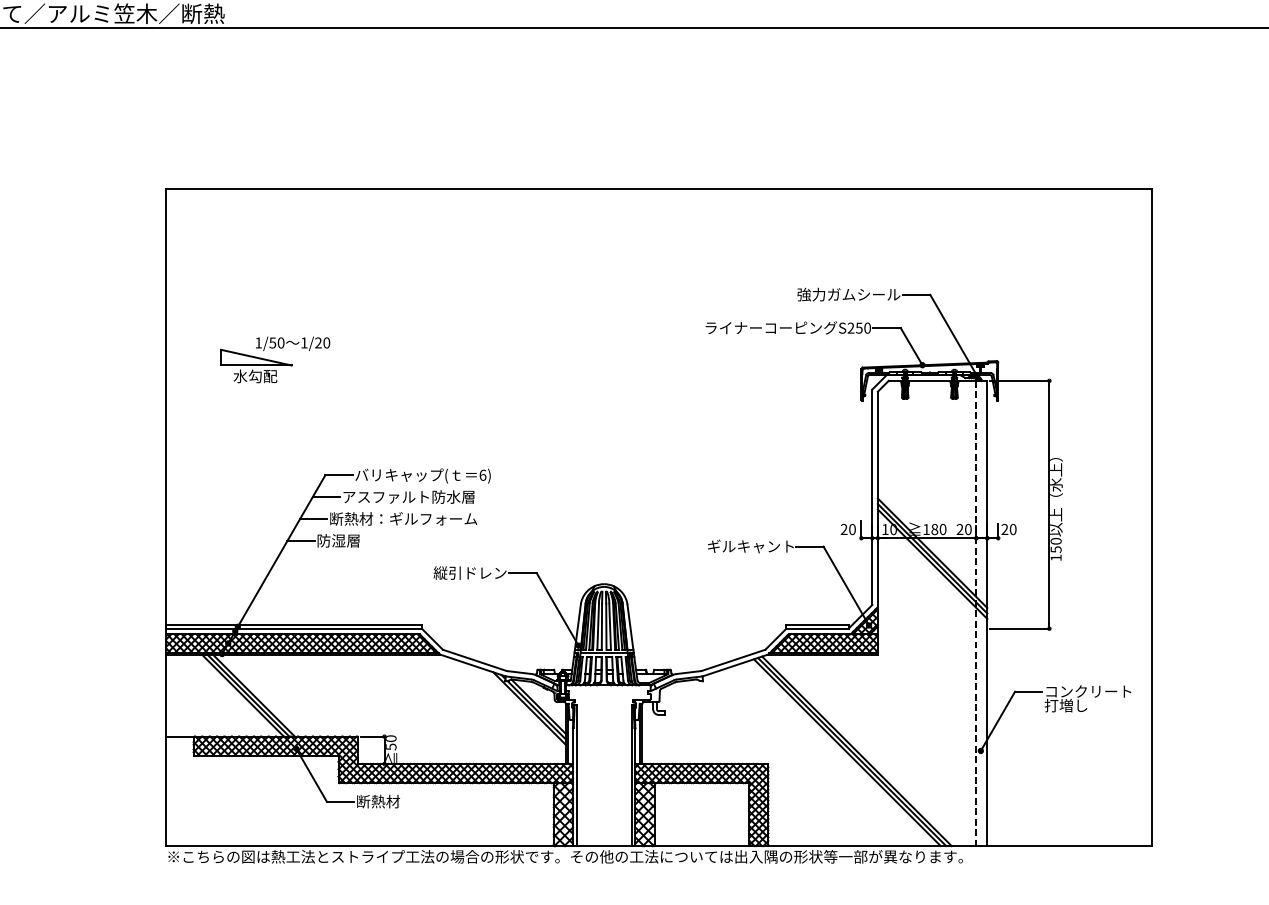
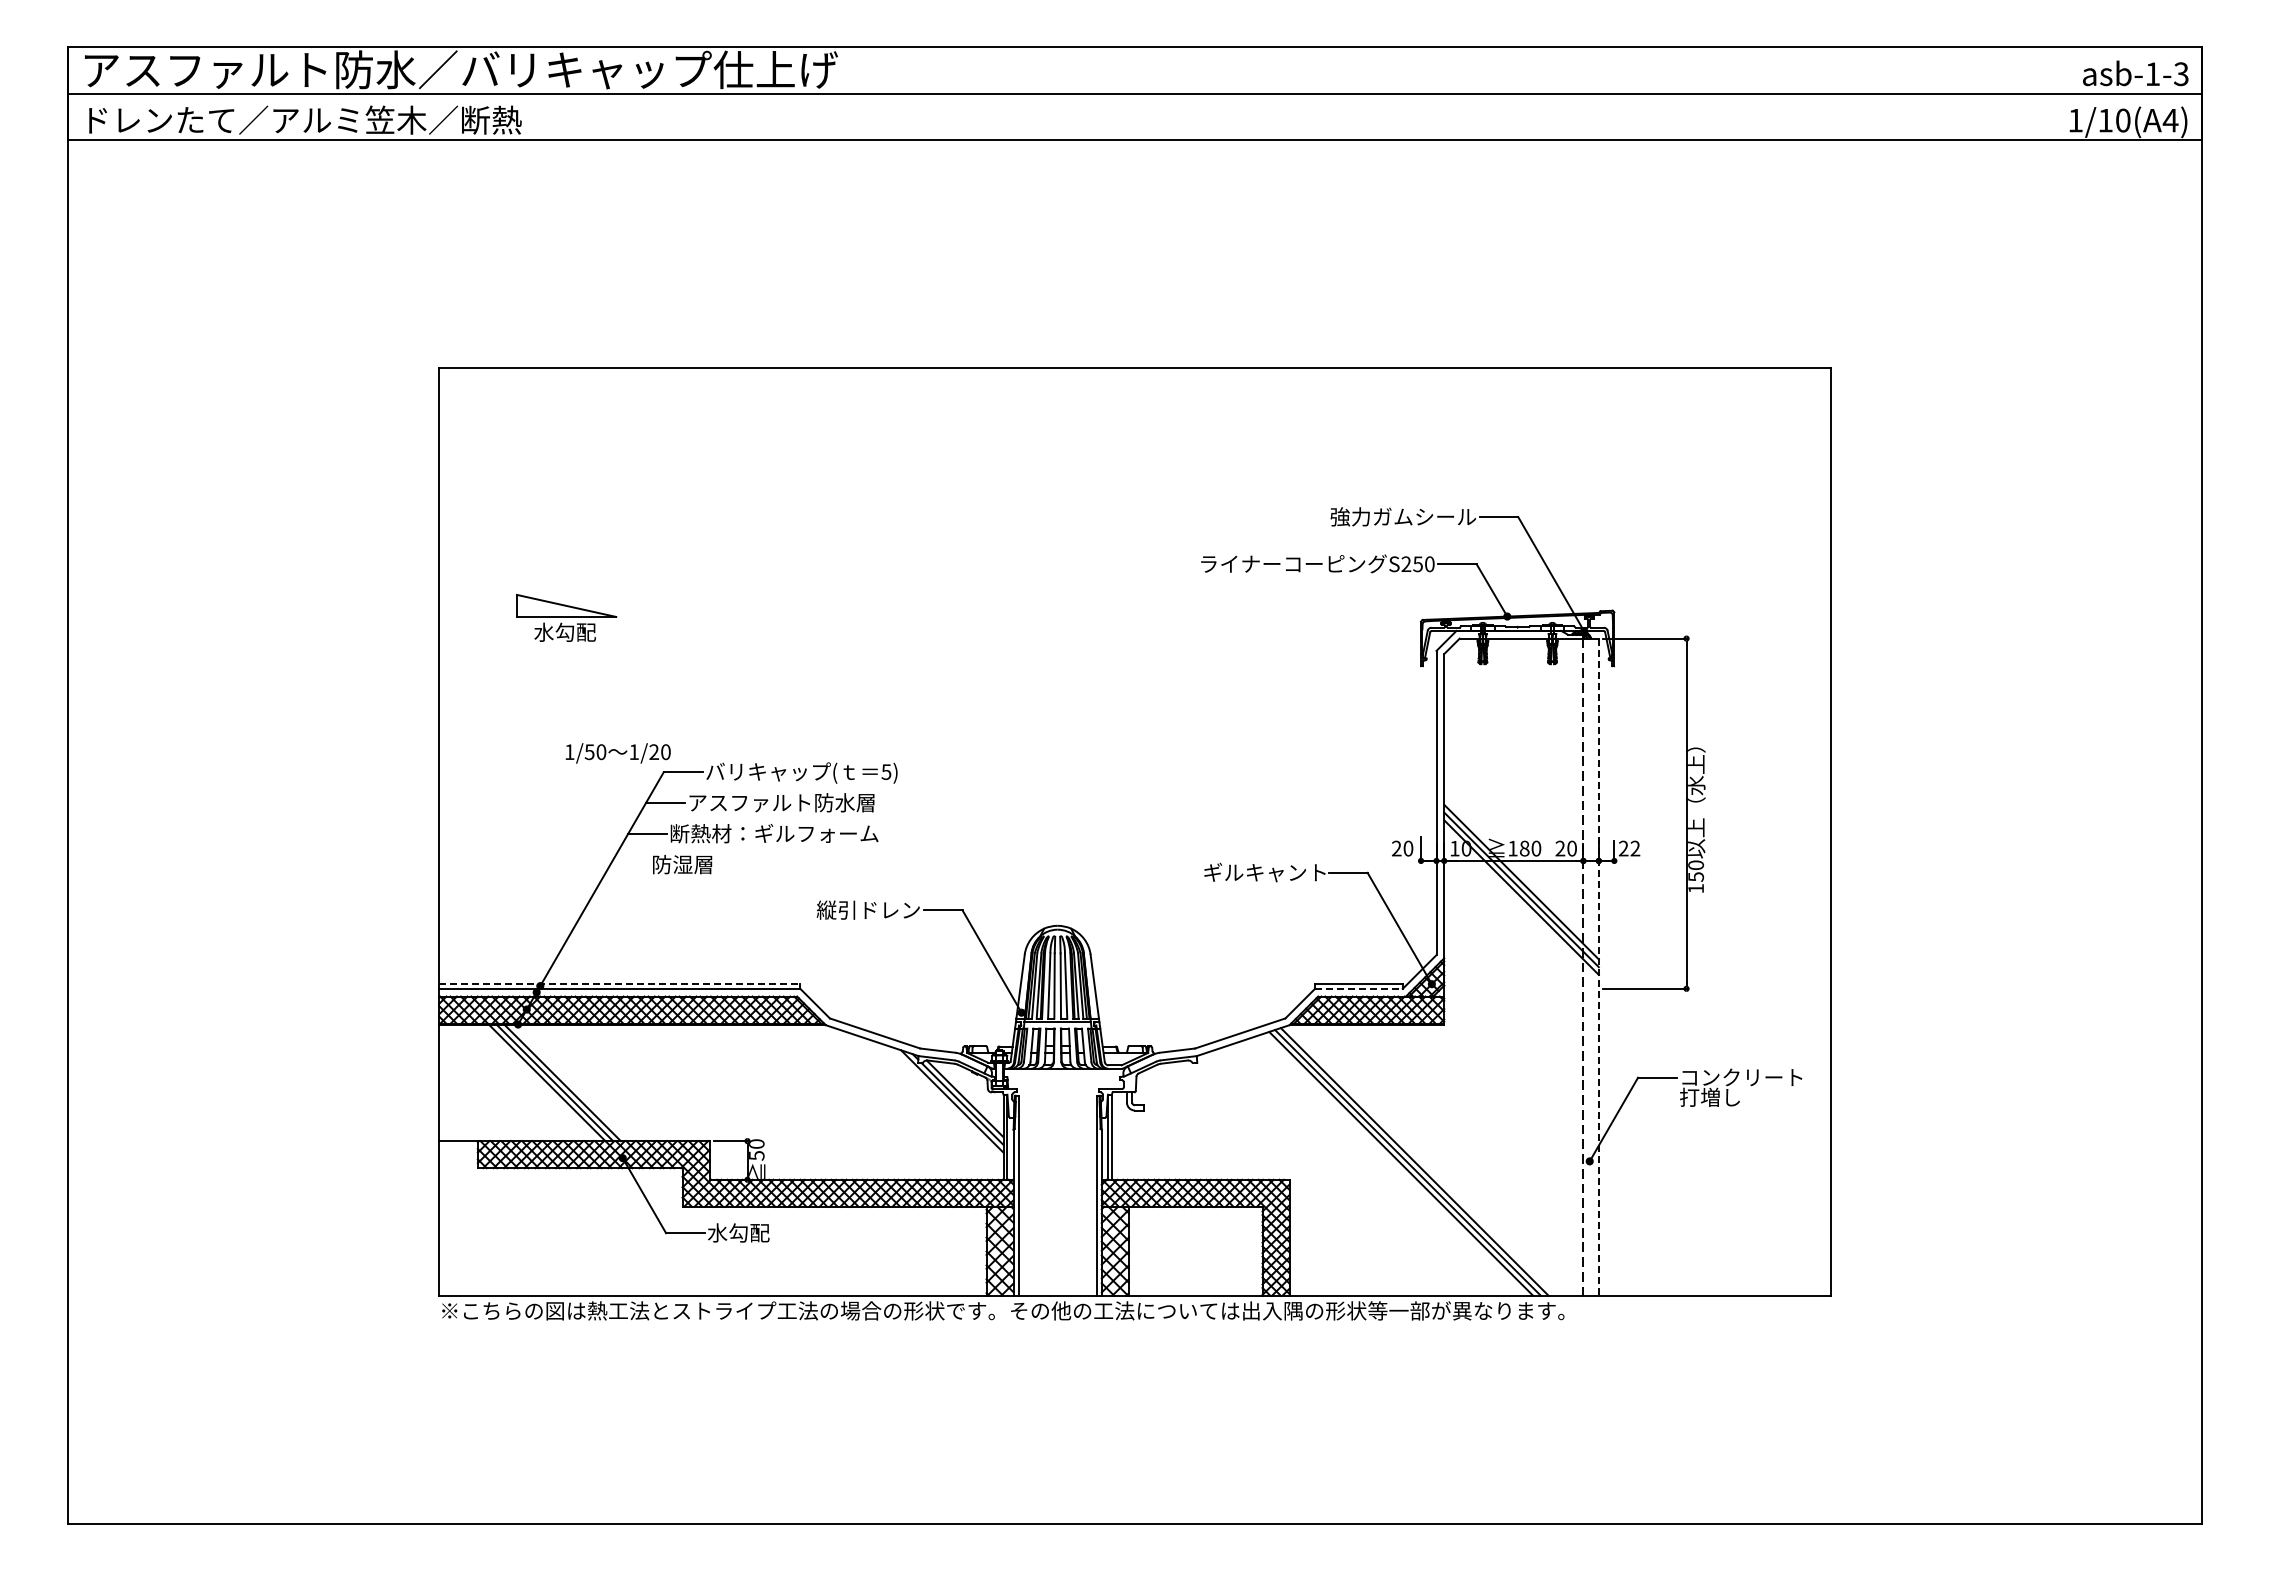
text: (292, 343) -> (617, 753), moved
text: (482, 474) -> (886, 771), 6) -> 5)
text: (1013, 529) -> (1635, 848), 20 -> 22
line: (300, 540) -> (629, 864), removed
line: (987, 613) -> (1598, 967), solid -> dashed
line: (293, 625) -> (619, 984), solid -> dashed
line: (817, 628) -> (1358, 988), solid -> dashed
text: (378, 801) -> (738, 1232), 断熱材 -> 水勾配

